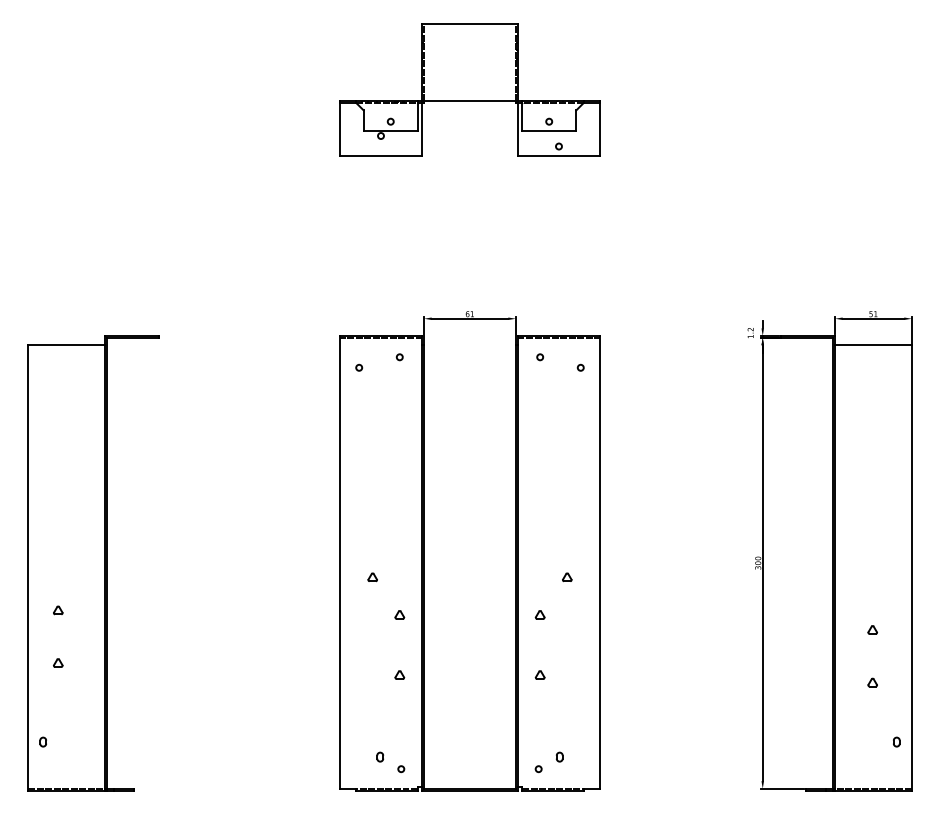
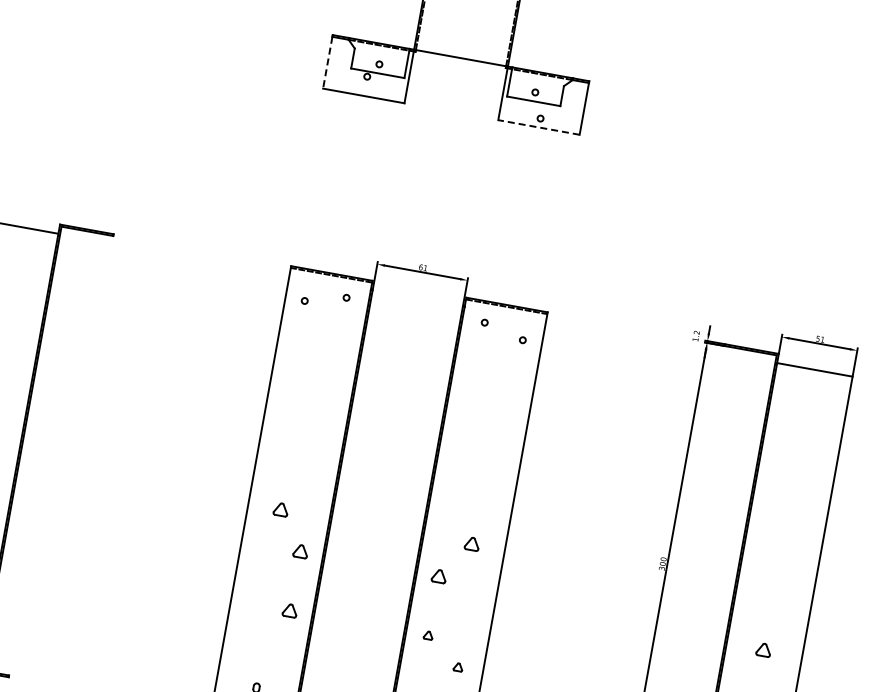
line: (339, 129) -> (327, 62), solid -> dashed
line: (558, 155) -> (538, 127), solid -> dashed
part: (372, 577) -> (280, 509), size x1.6
part: (567, 577) -> (472, 544), size x1.6
part: (399, 614) -> (300, 550), size x1.6
part: (539, 614) -> (438, 575), size x1.6
part: (872, 629) -> (763, 649), size x1.6
part: (399, 674) -> (290, 609), size x1.6
part: (574, 700) -> (457, 666), added

